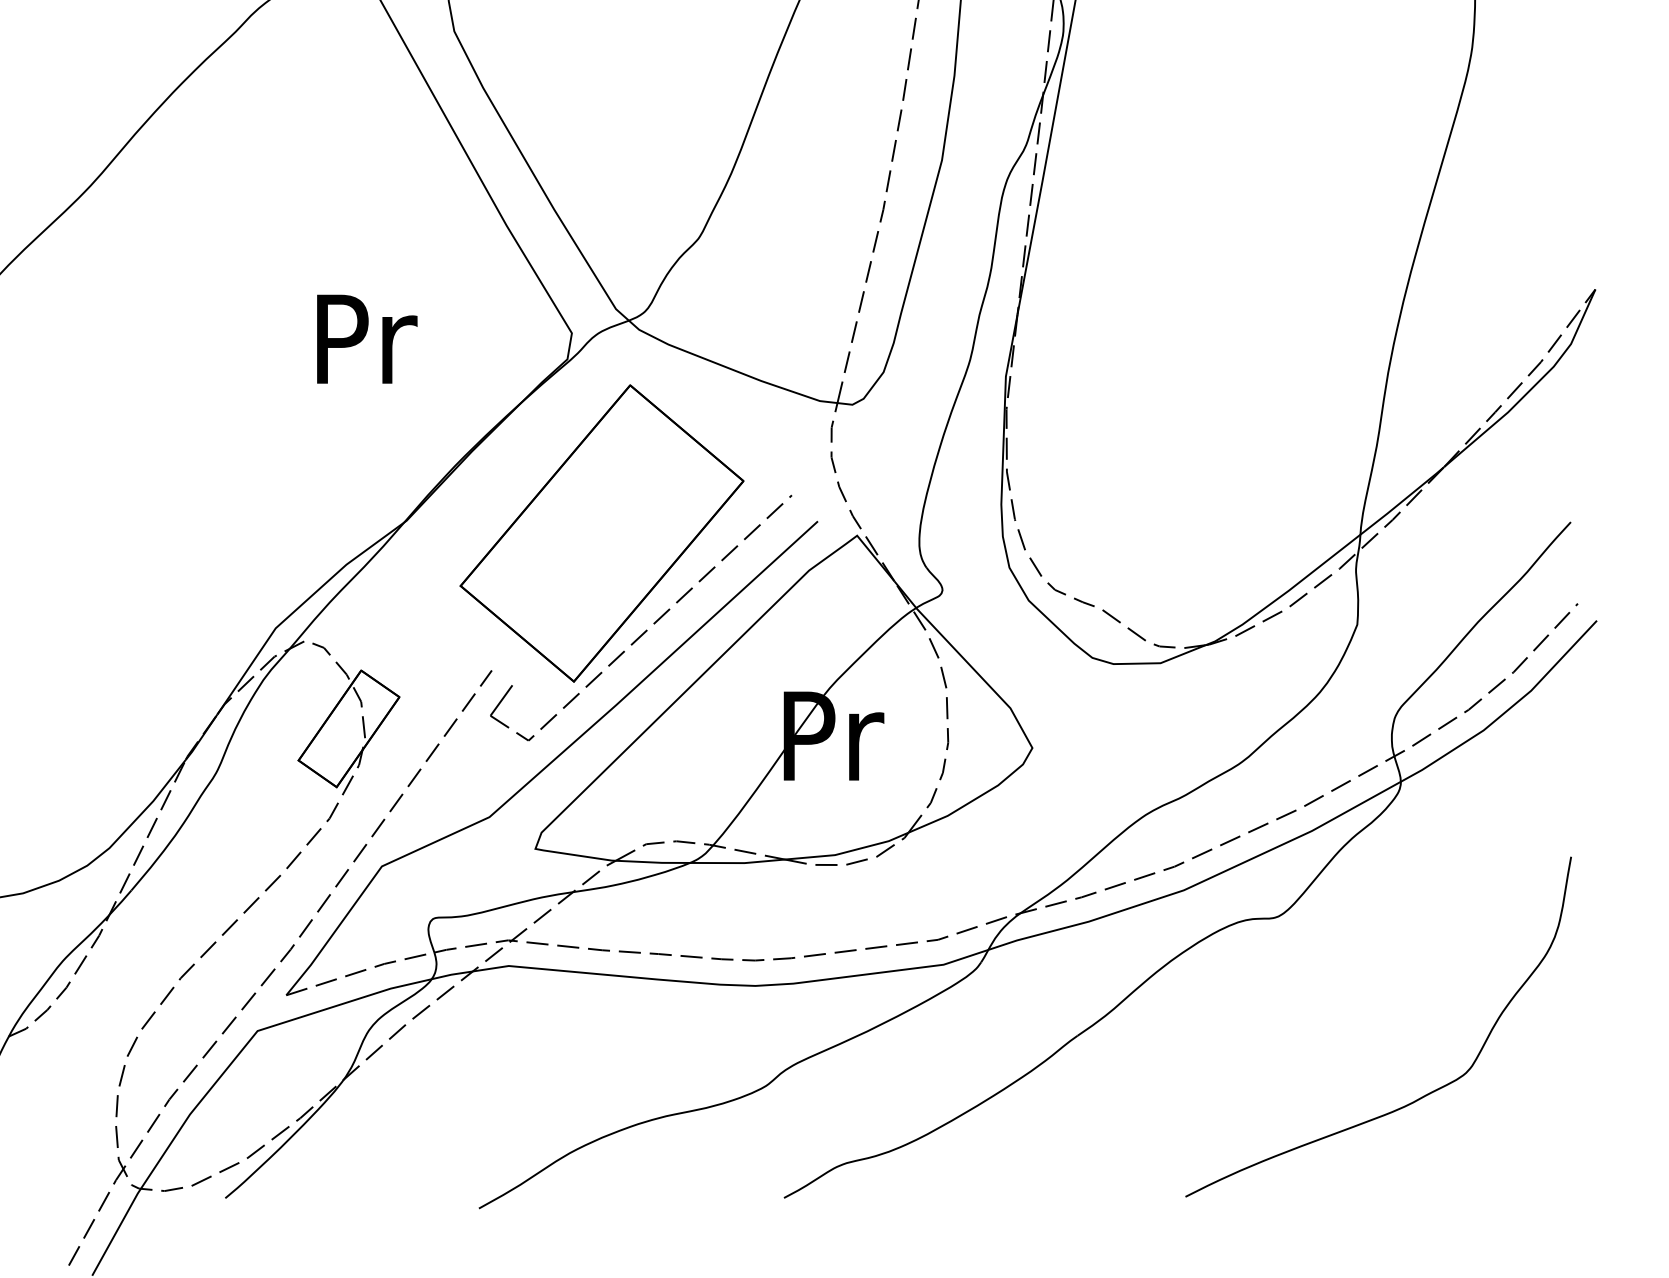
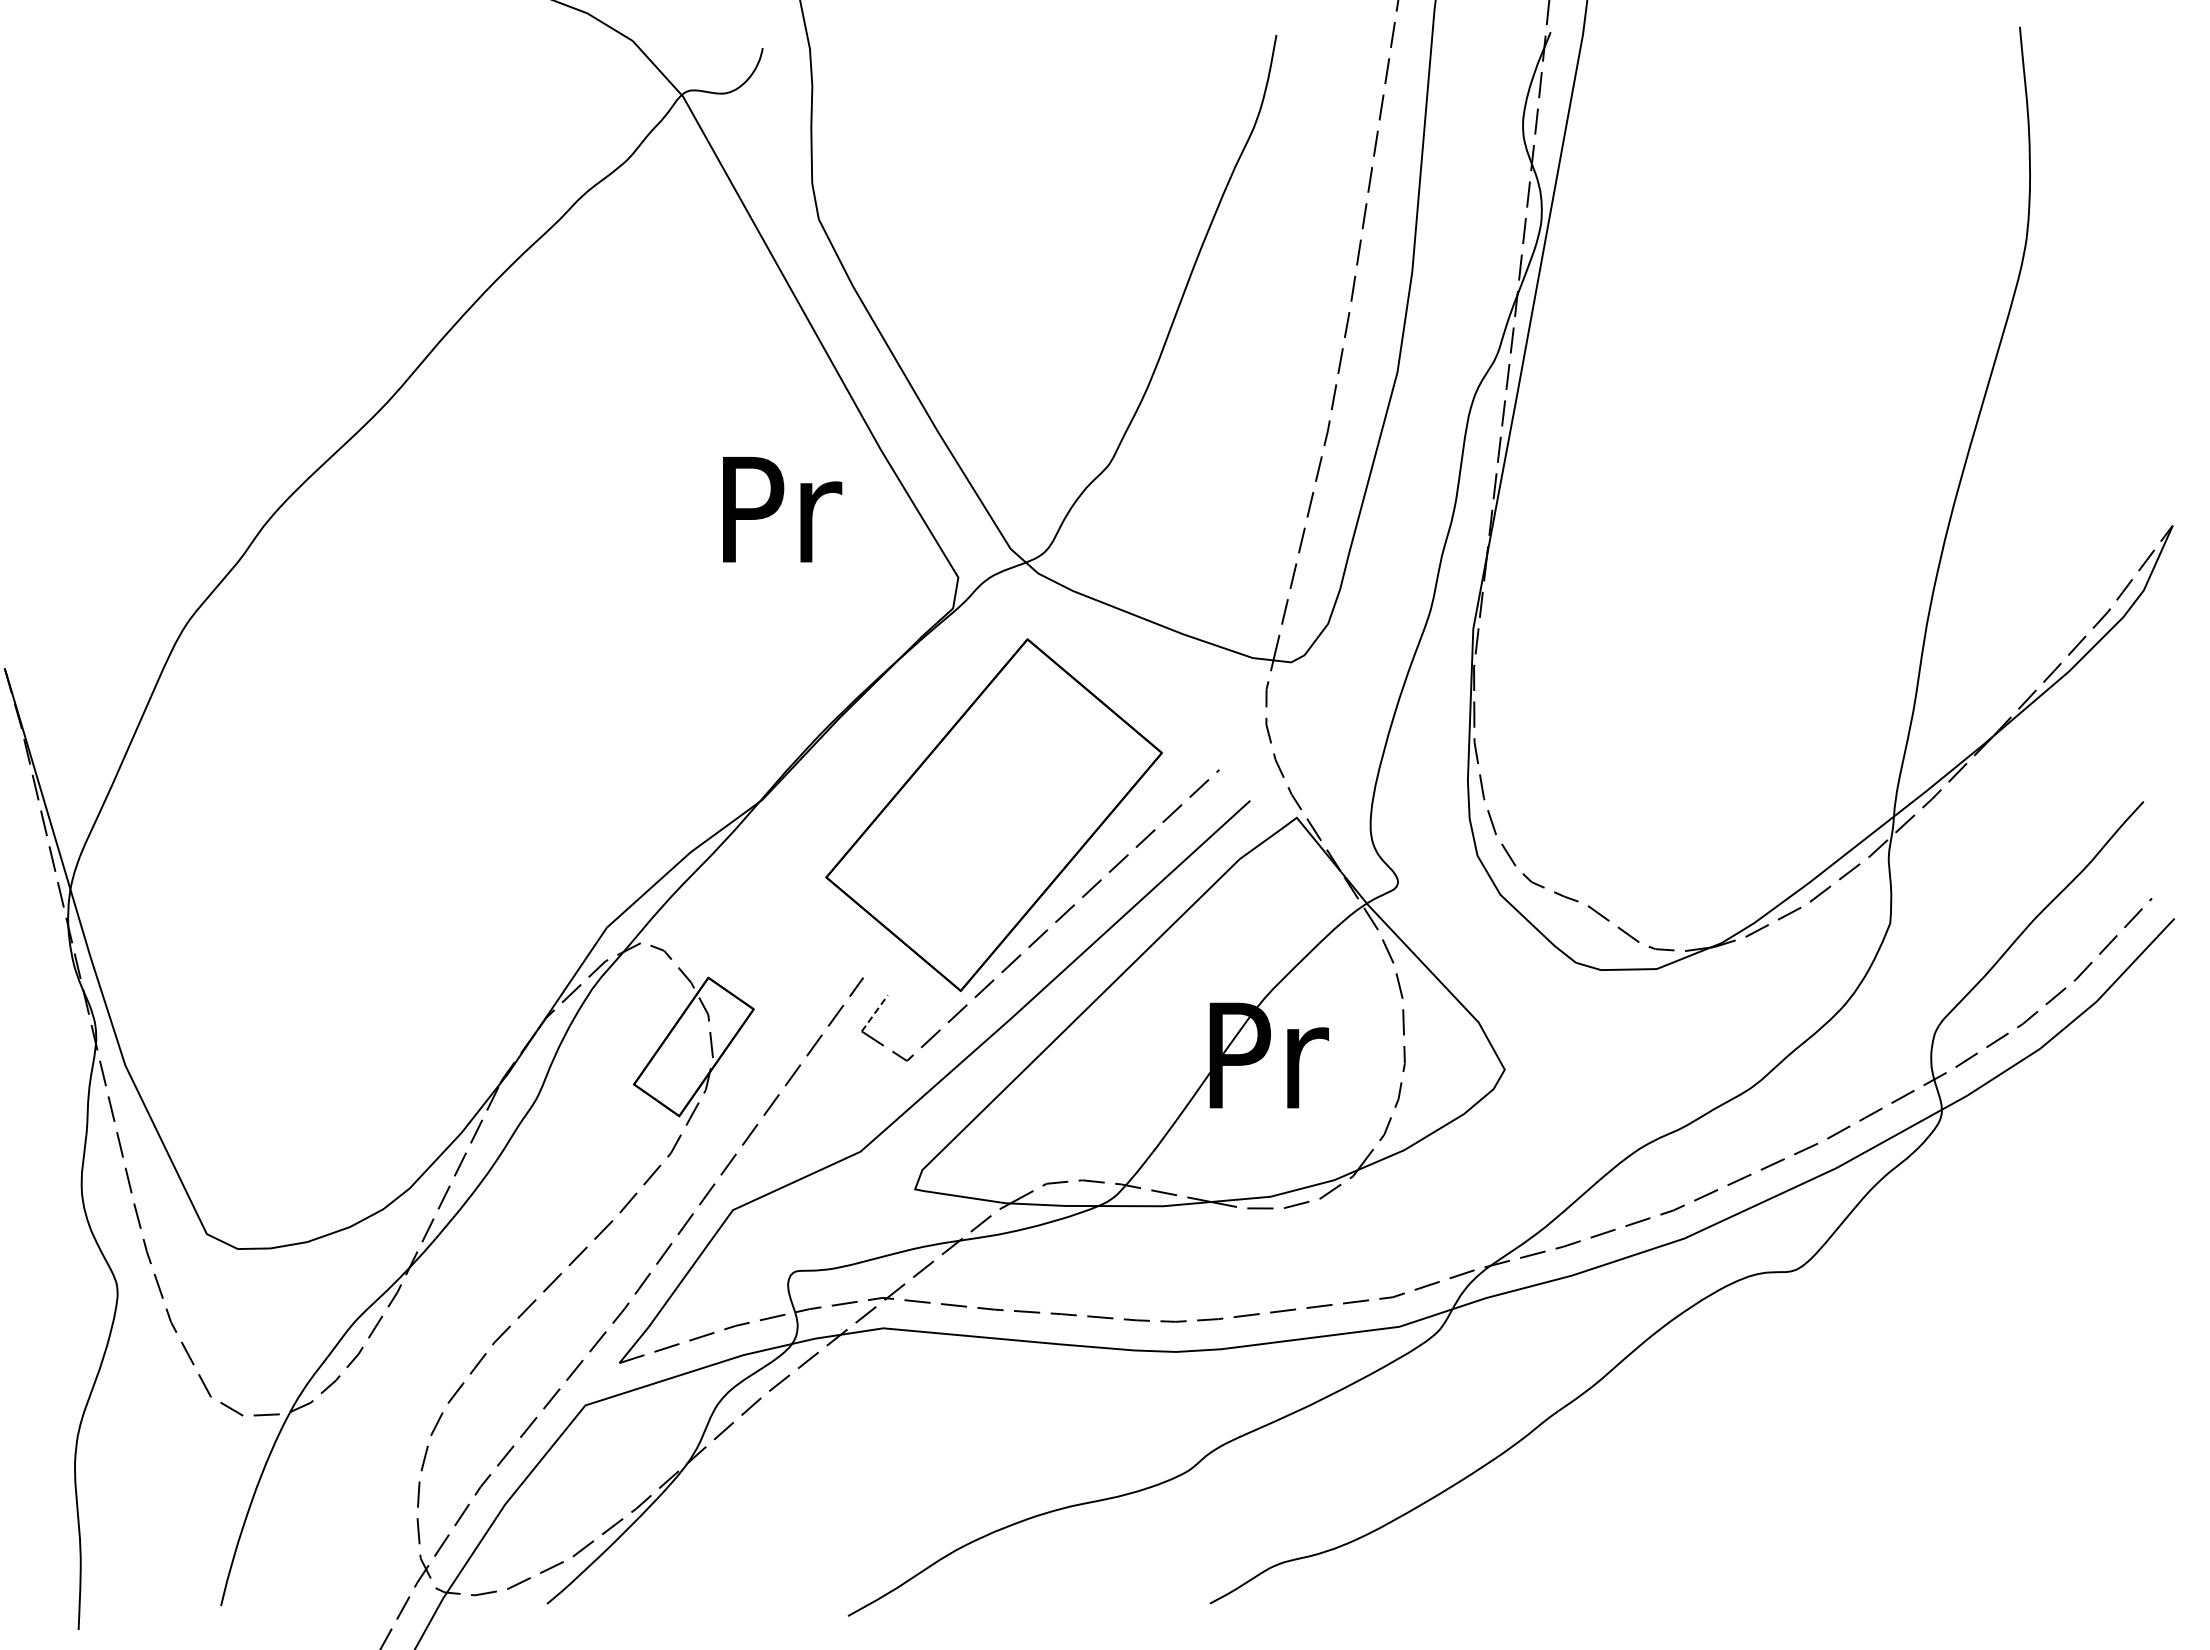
text: (367, 339) -> (782, 509), moved
line: (502, 699) -> (875, 1012), solid -> dashed
curve: (1419, 1097) -> (1964, 1484), removed

